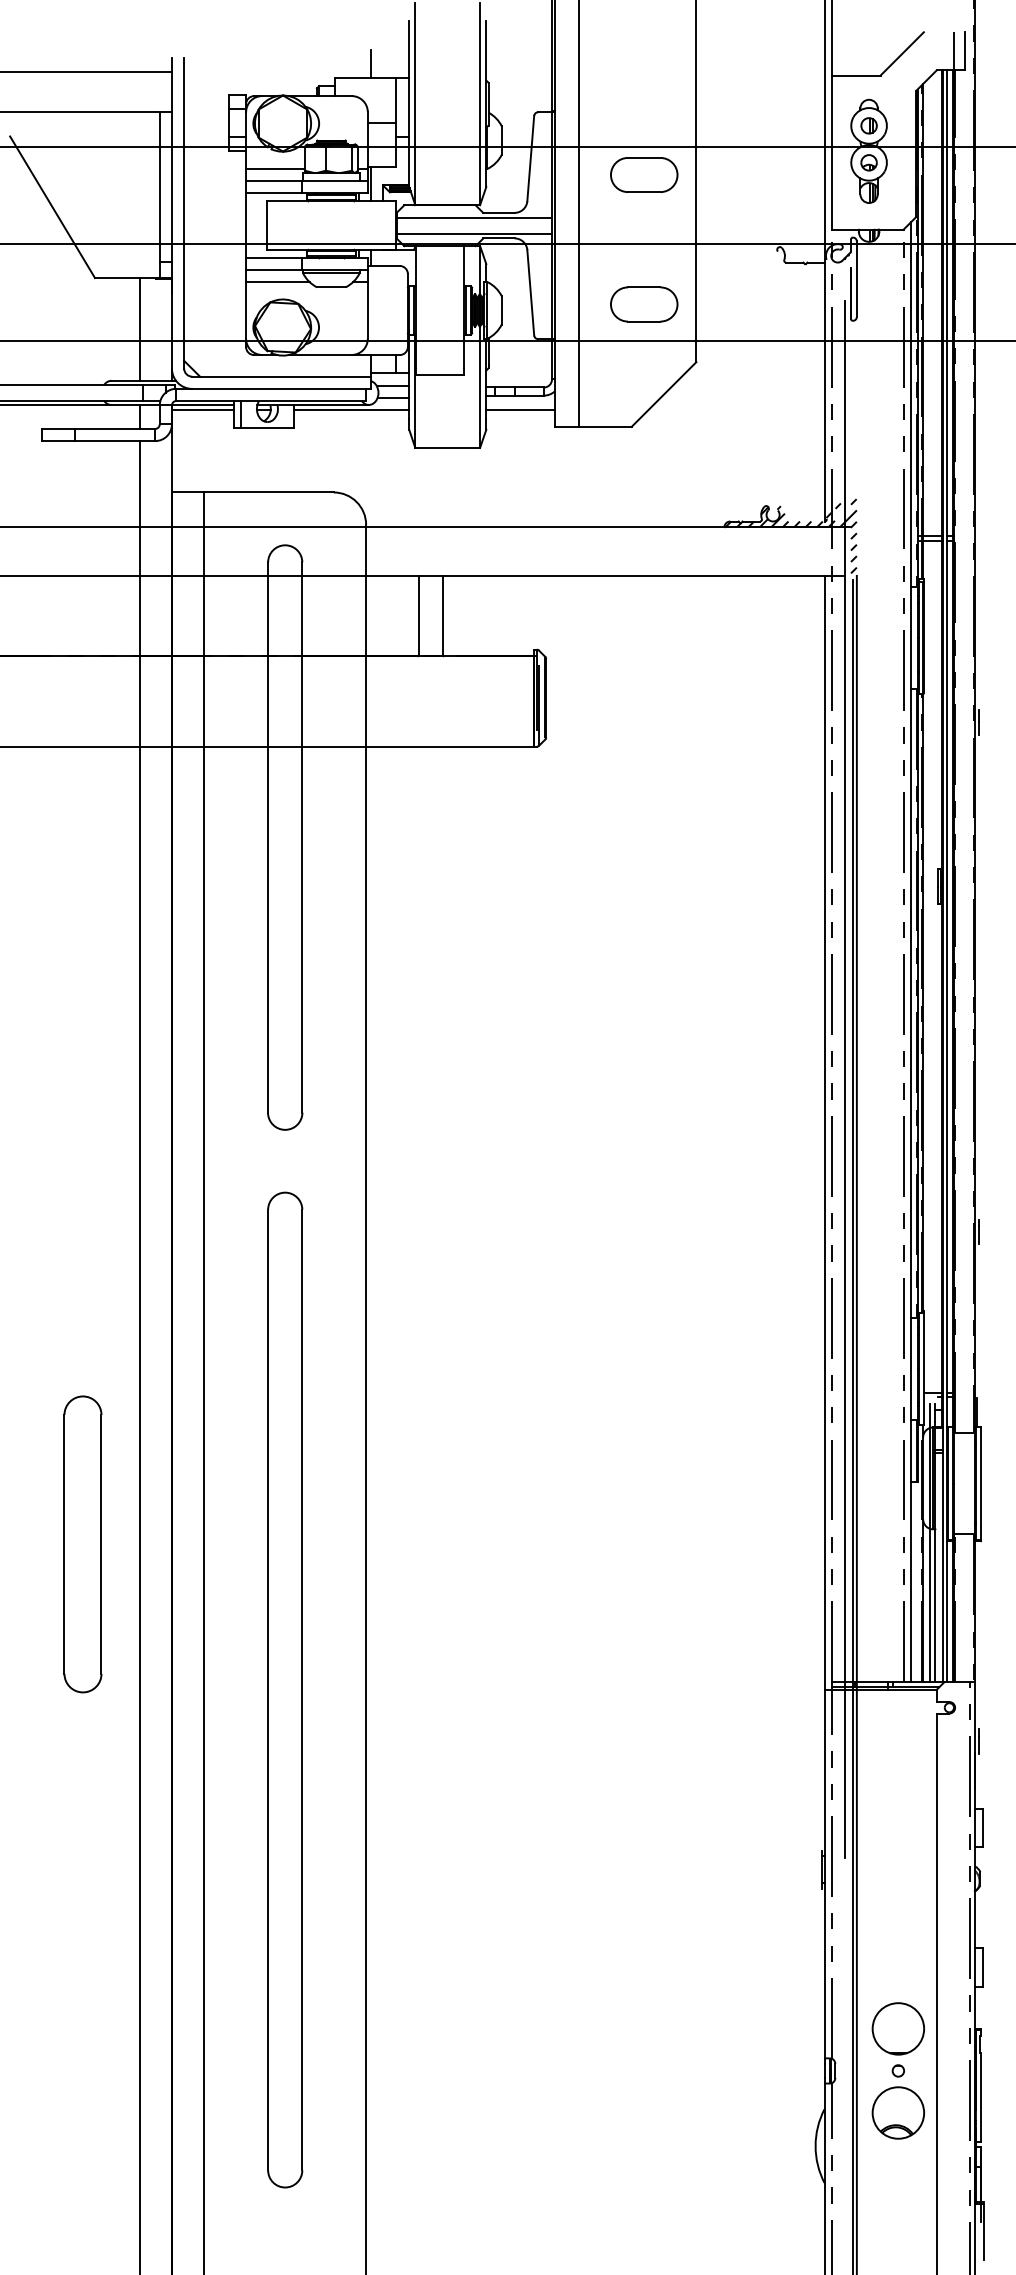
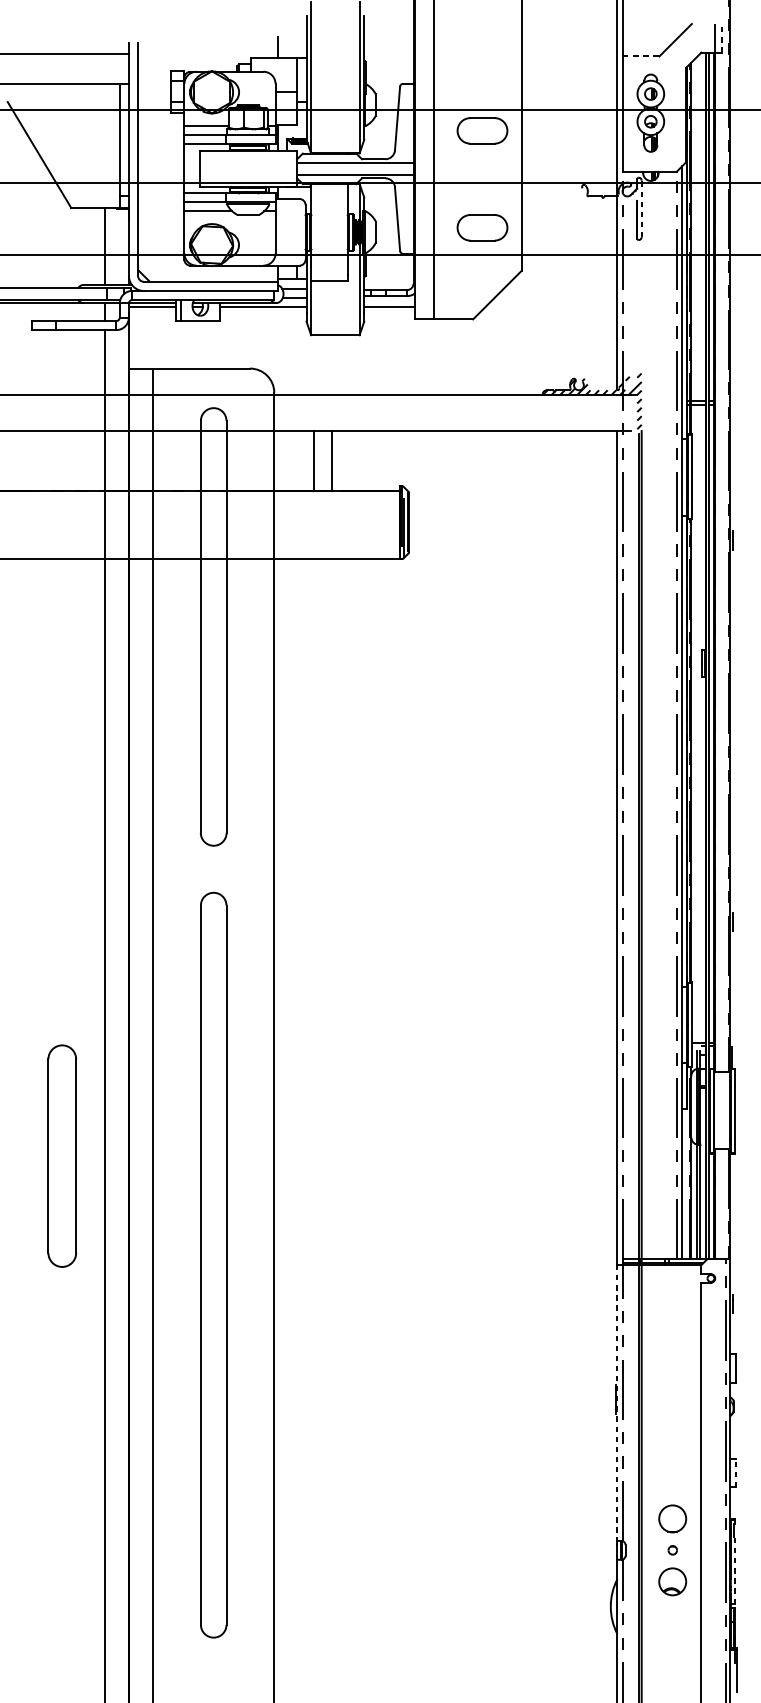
line: (964, 50) -> (722, 37), solid -> dashed
line: (856, 75) -> (641, 56), solid -> dashed
line: (856, 279) -> (641, 209), solid -> dashed
line: (845, 1079) -> (633, 808), removed
line: (824, 1874) -> (617, 1403), solid -> dashed
line: (982, 1967) -> (735, 1472), solid -> dashed
part: (897, 2028) -> (672, 1518), size x0.7
line: (981, 2097) -> (735, 1570), solid -> dashed
part: (897, 2112) -> (672, 1581), size x0.7

